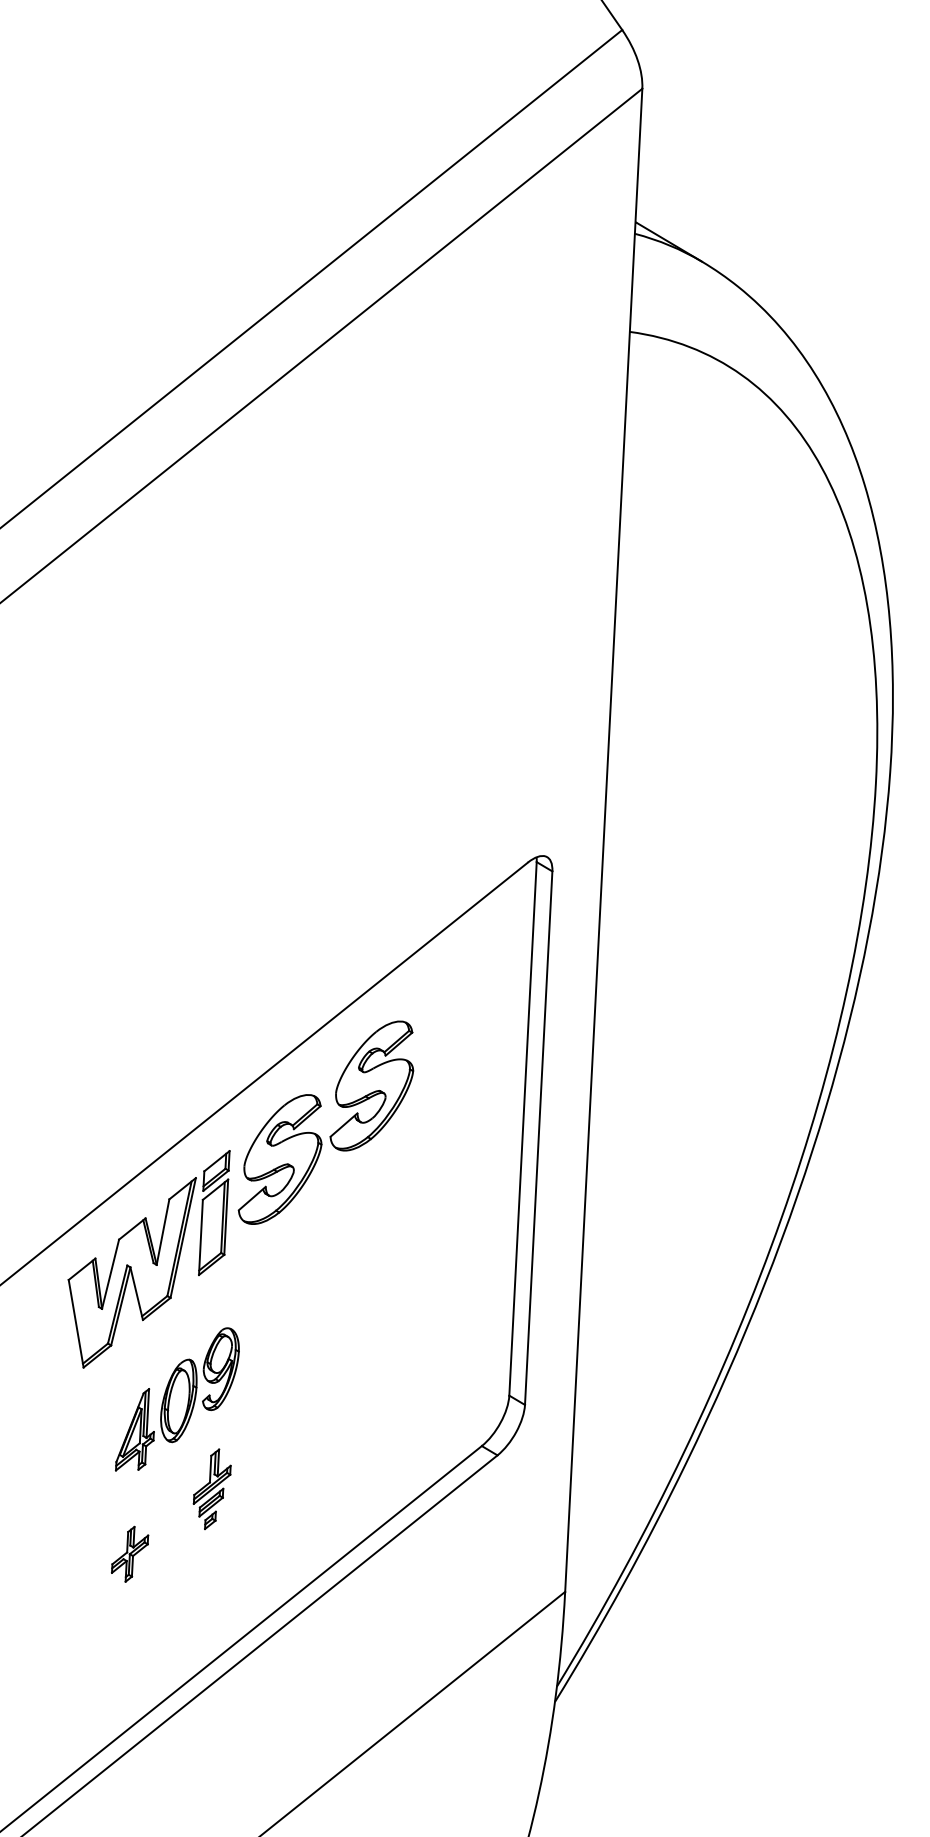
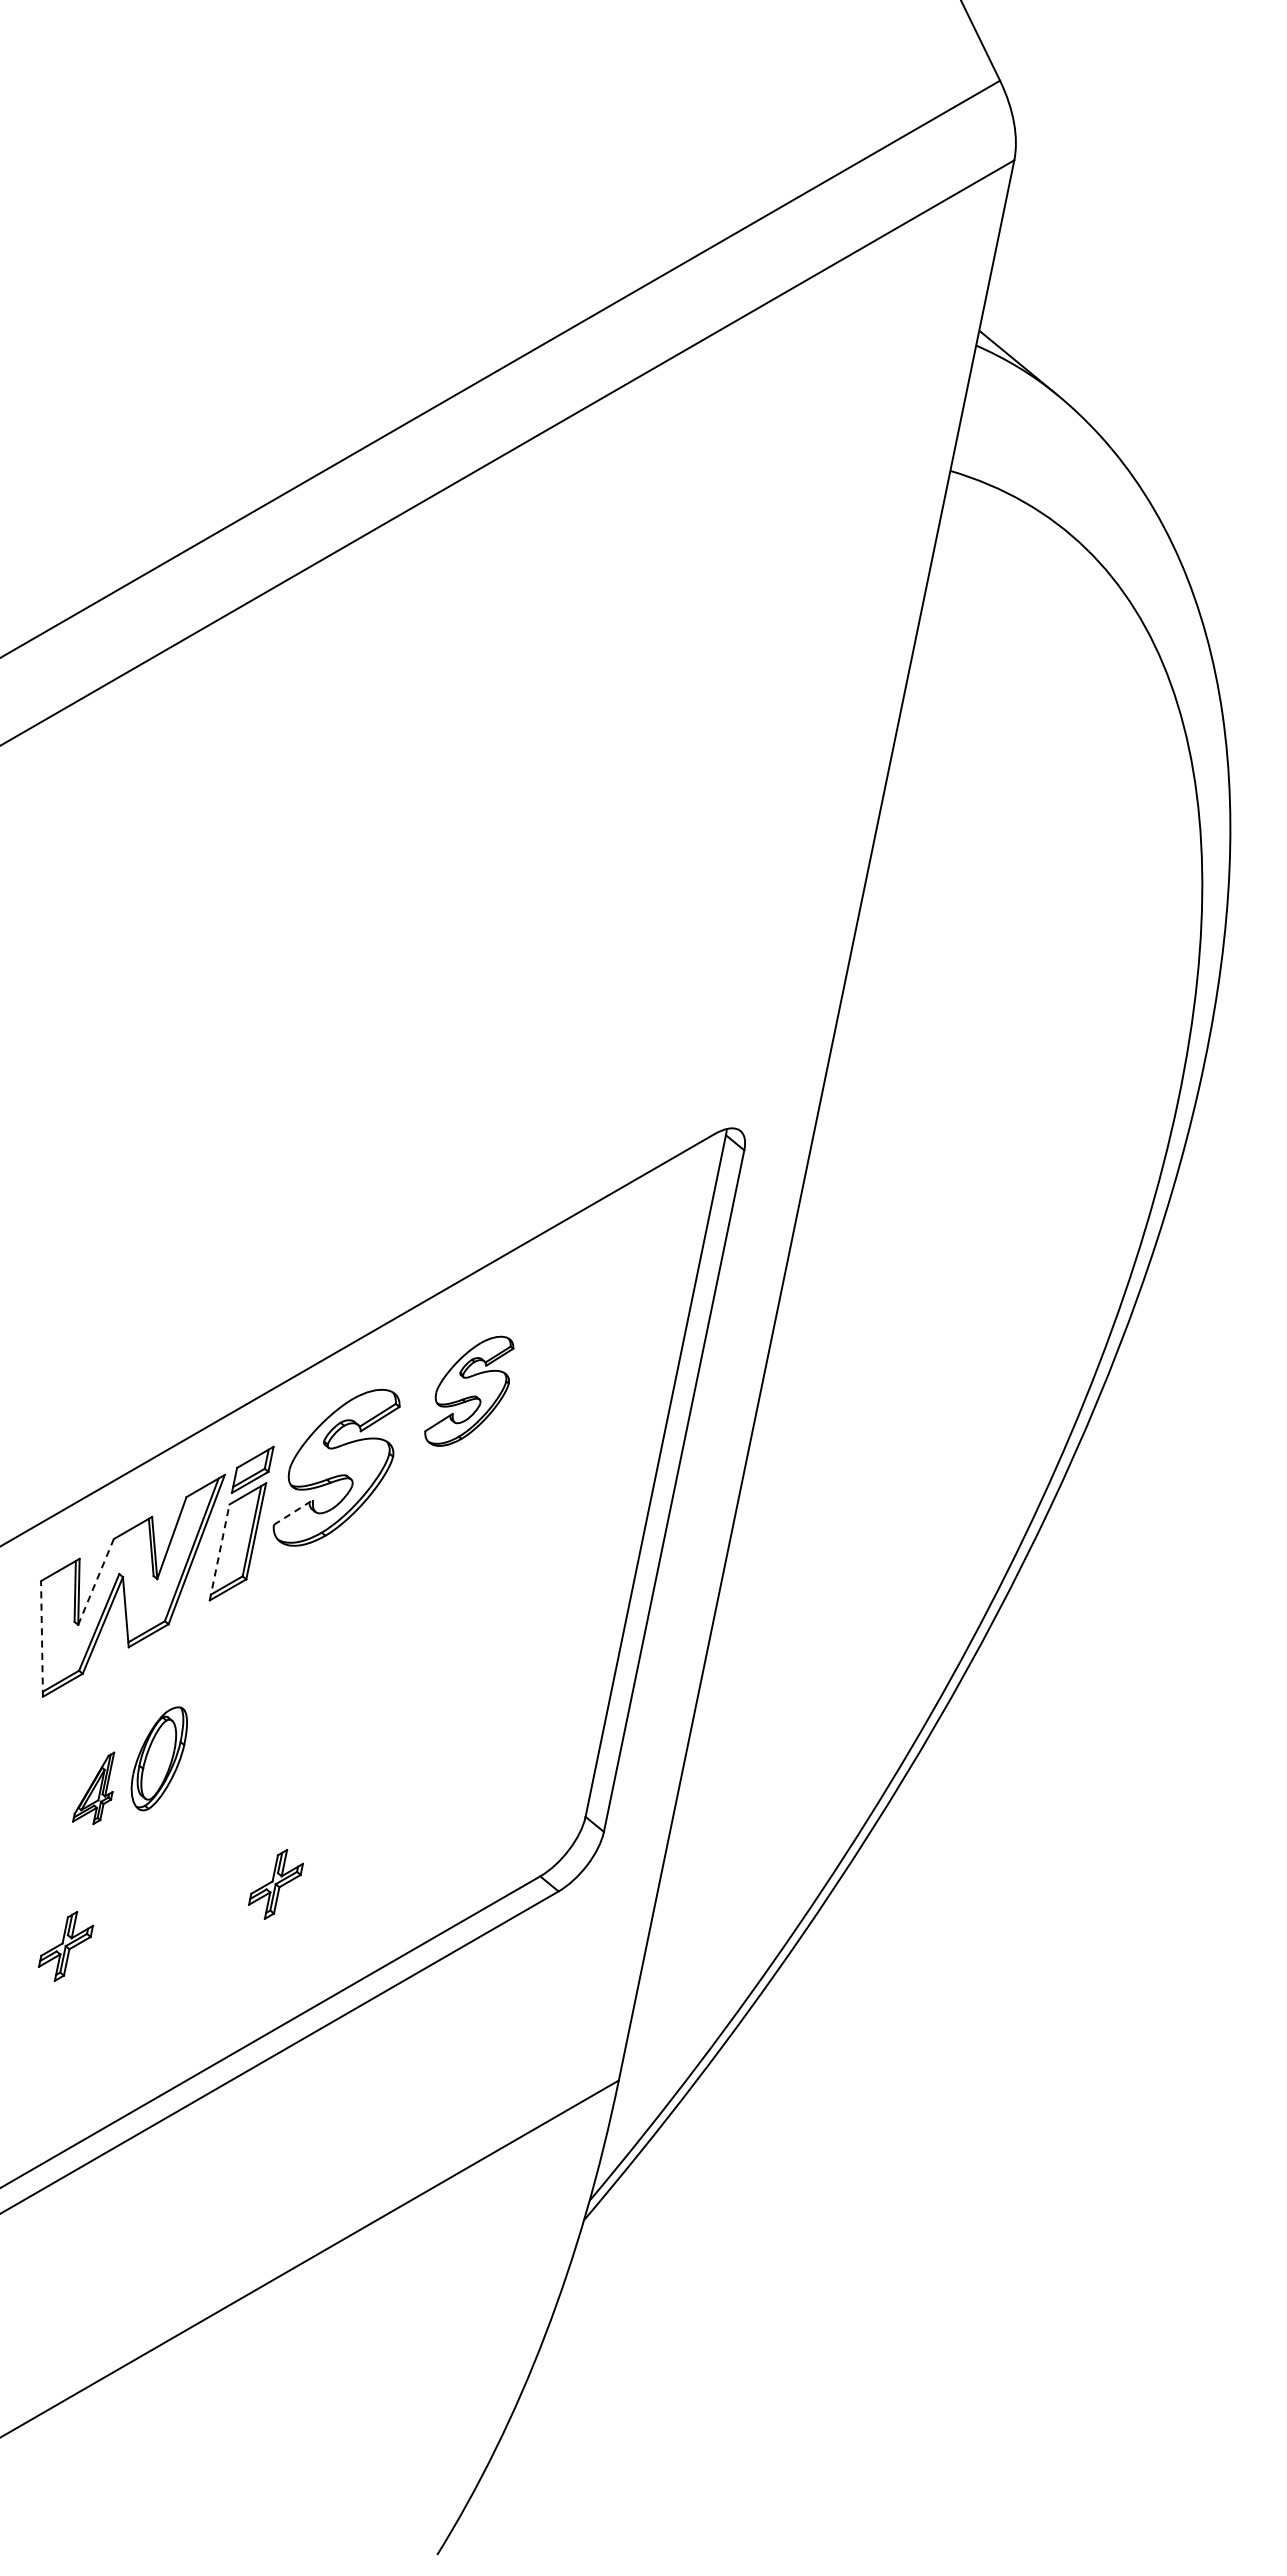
part: (371, 1086) -> (469, 1391), size x0.7
line: (252, 1198) -> (293, 1512), solid -> dashed
line: (200, 1236) -> (219, 1551), solid -> dashed
line: (110, 1273) -> (96, 1581), solid -> dashed
line: (76, 1323) -> (42, 1638), solid -> dashed
part: (220, 1368) -> (218, 1725), removed
part: (132, 1431) -> (93, 1788), size x0.7
part: (281, 1482) -> (275, 1884), added
part: (212, 1488) -> (185, 1878), removed

